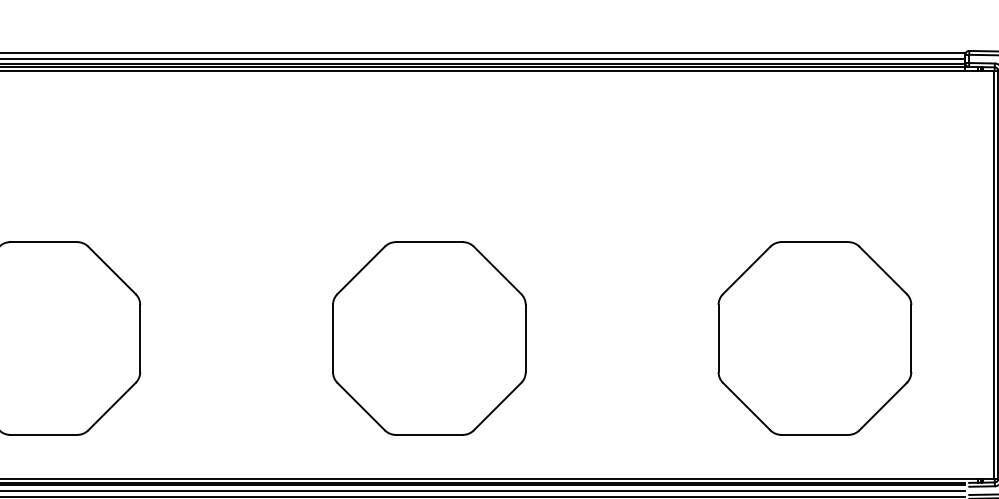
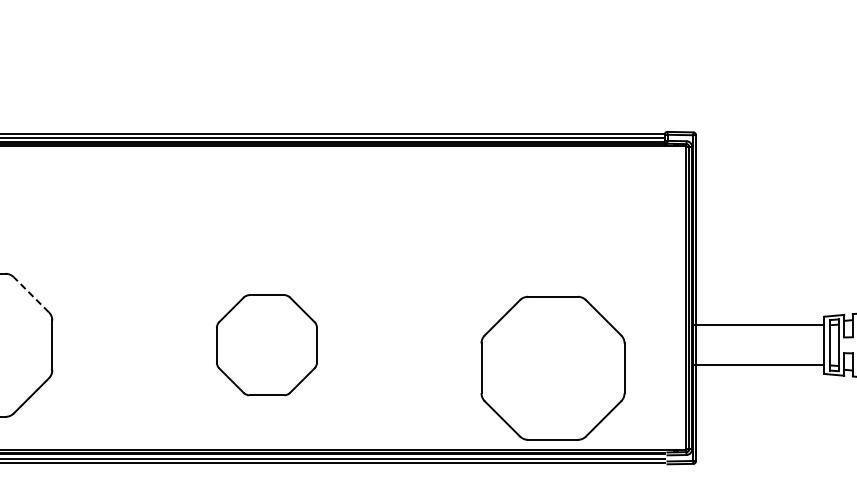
line: (112, 270) -> (31, 294), solid -> dashed
part: (428, 337) -> (266, 344), size x0.7
part: (814, 337) -> (552, 367), moved

